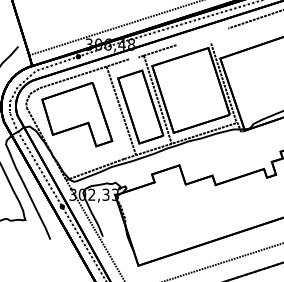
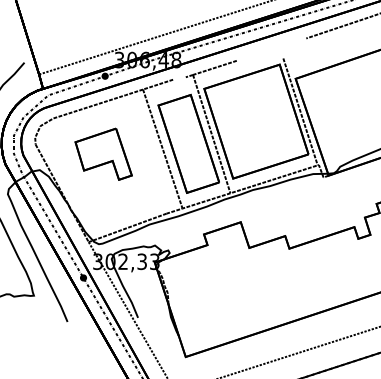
part: (77, 114) -> (103, 153), size x0.6

